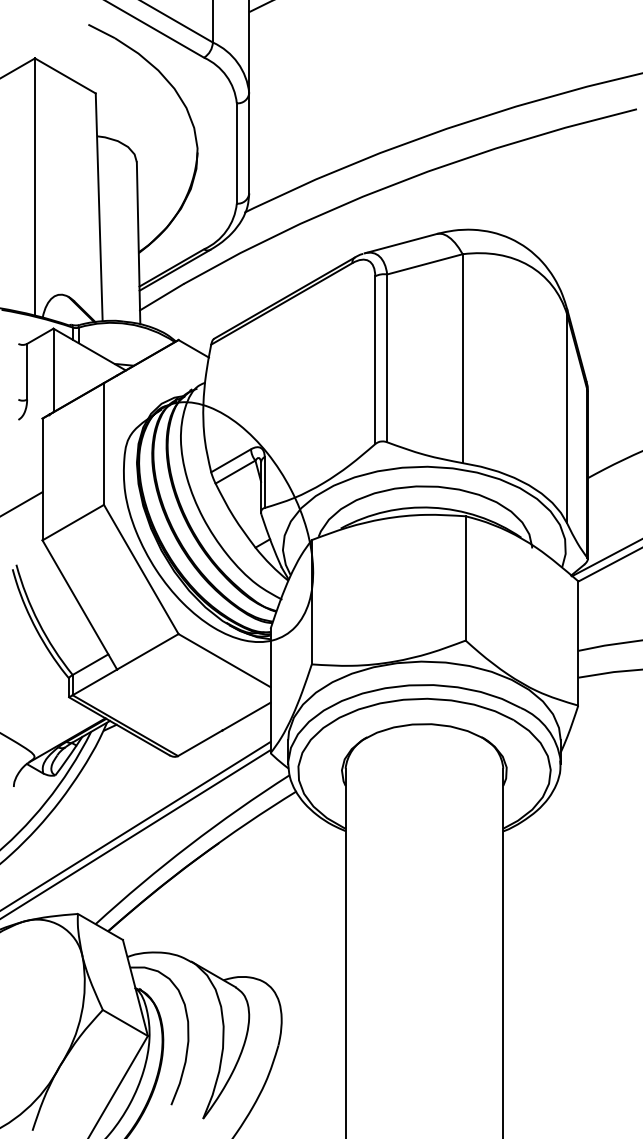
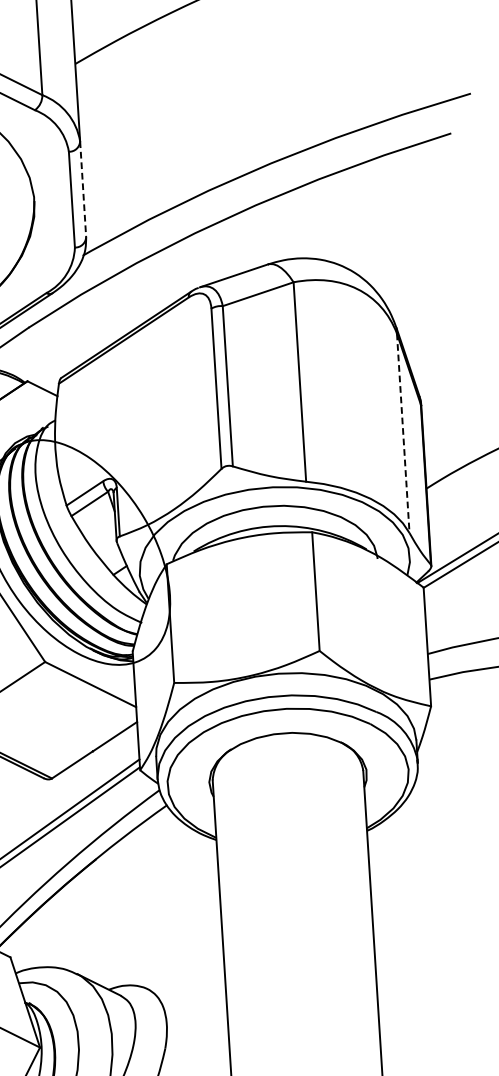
line: (249, 143) -> (83, 189), solid -> dashed
line: (567, 419) -> (403, 433), solid -> dashed

